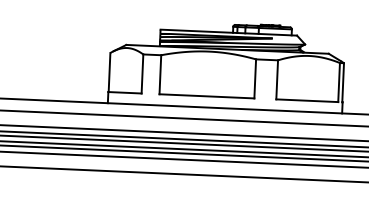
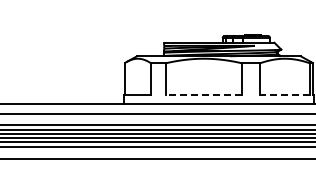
line: (206, 95) -> (203, 94), solid -> dashed
line: (306, 100) -> (284, 94), solid -> dashed

